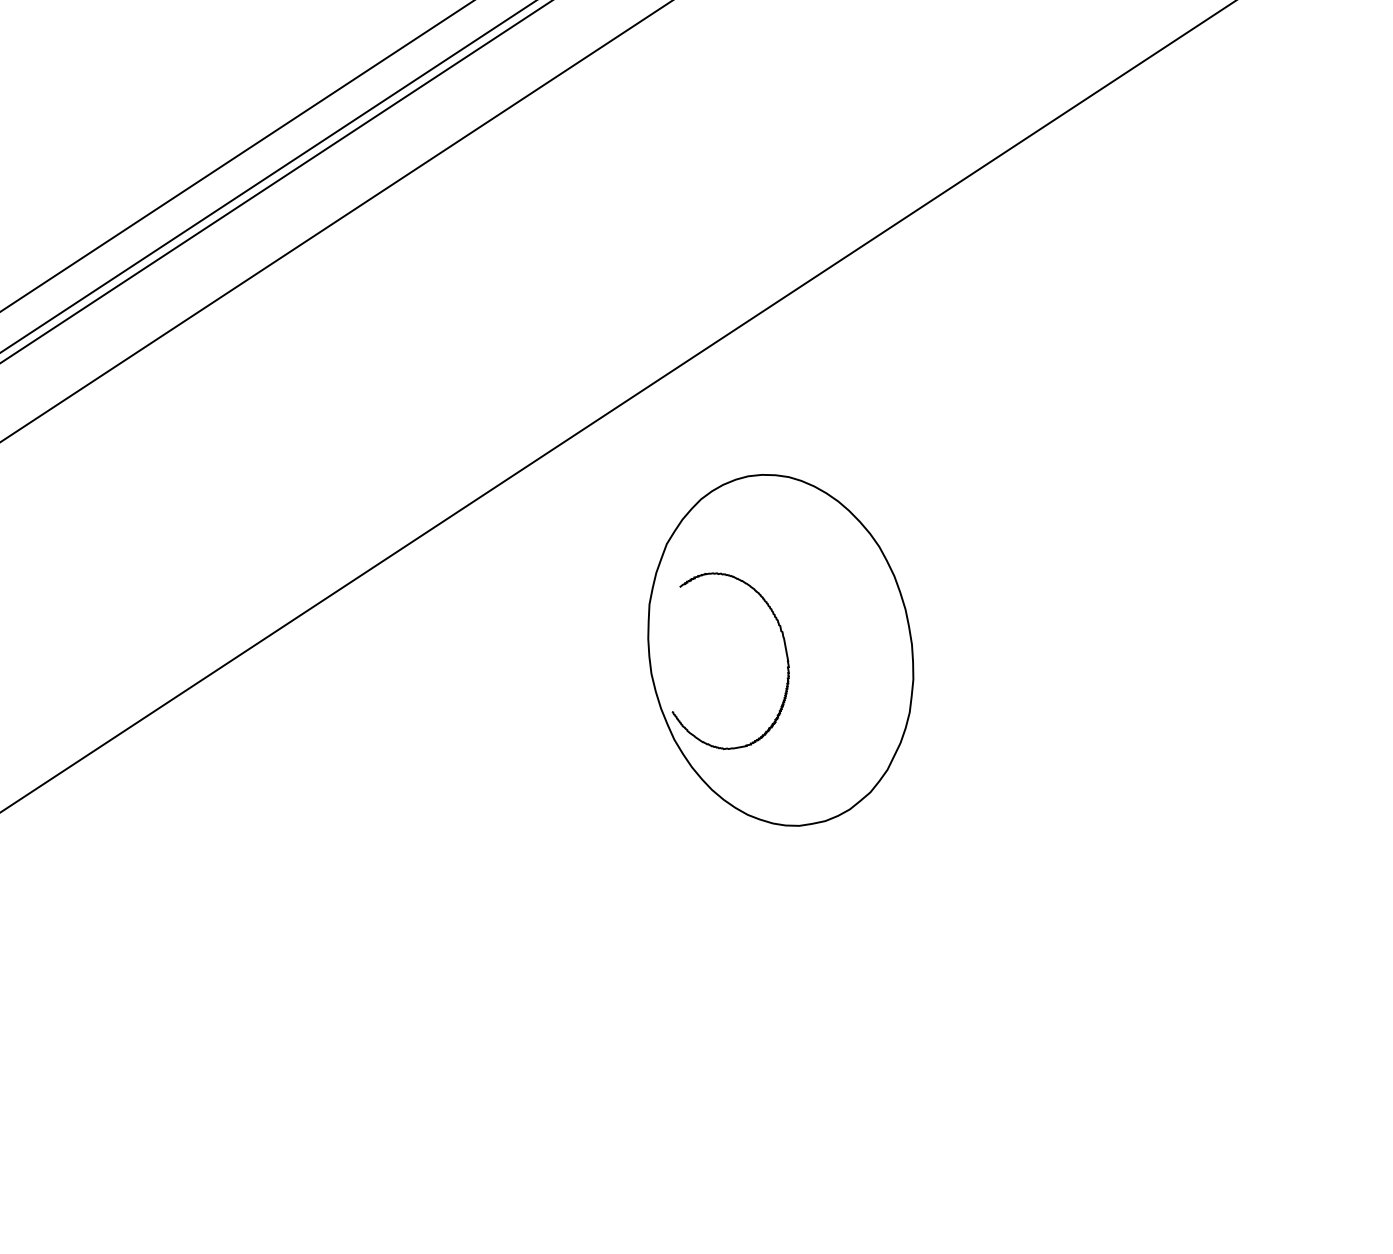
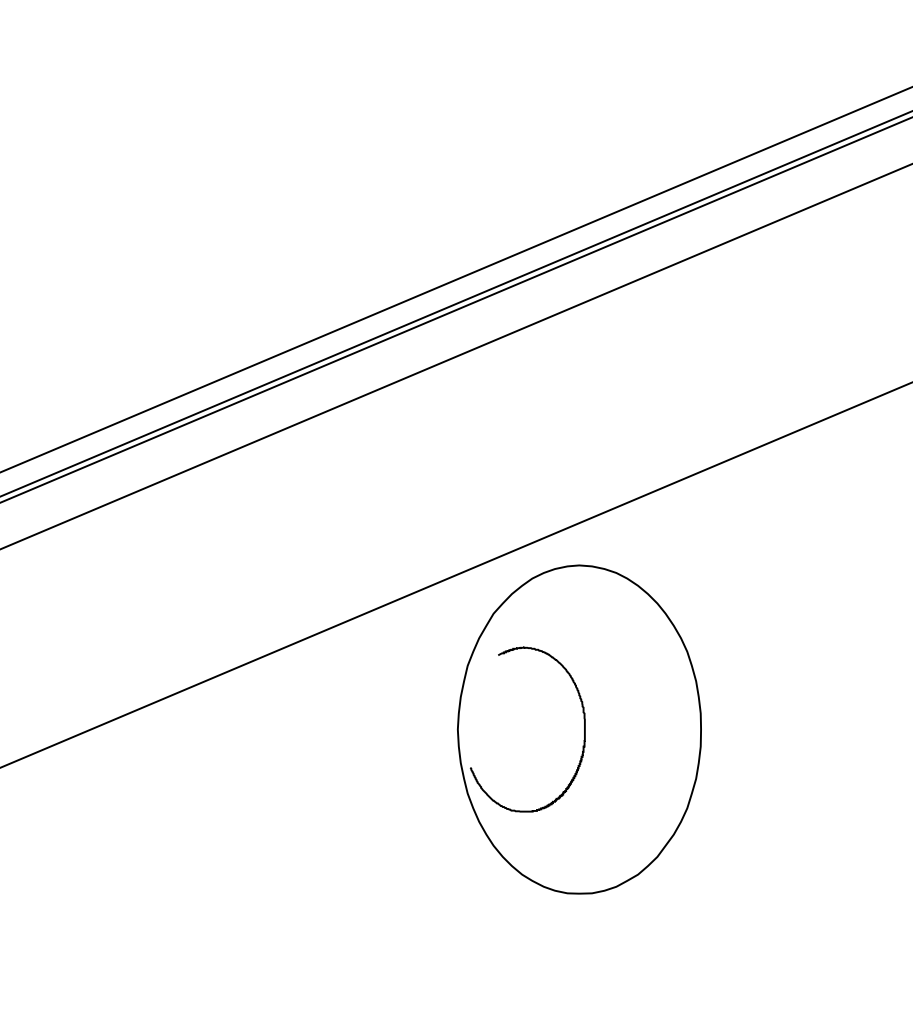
part: (780, 650) -> (579, 729), size x1.43

